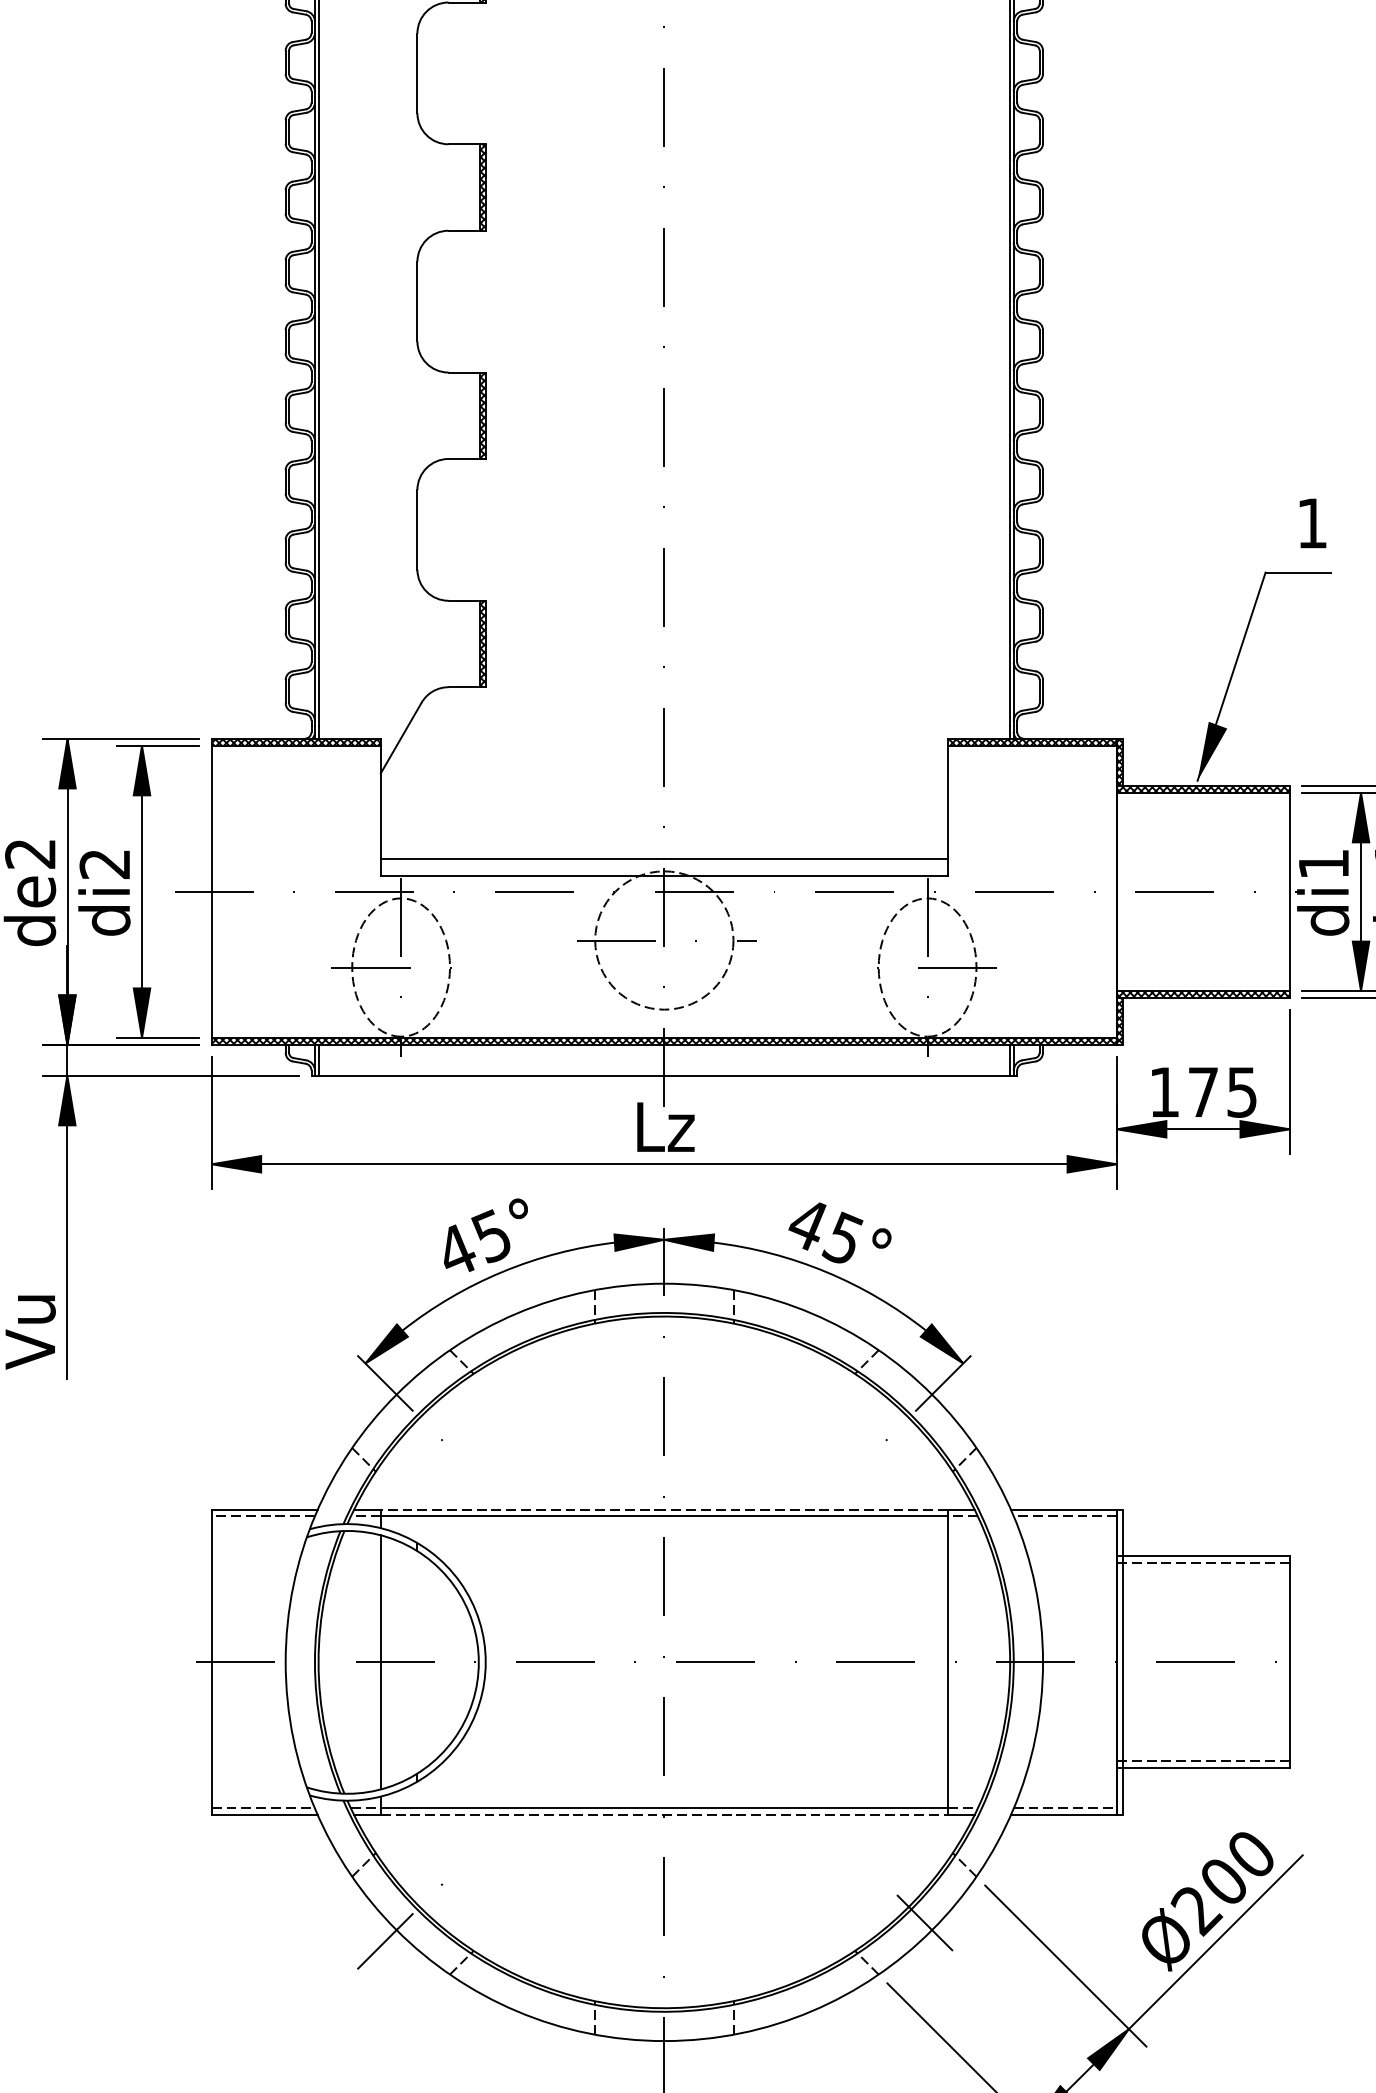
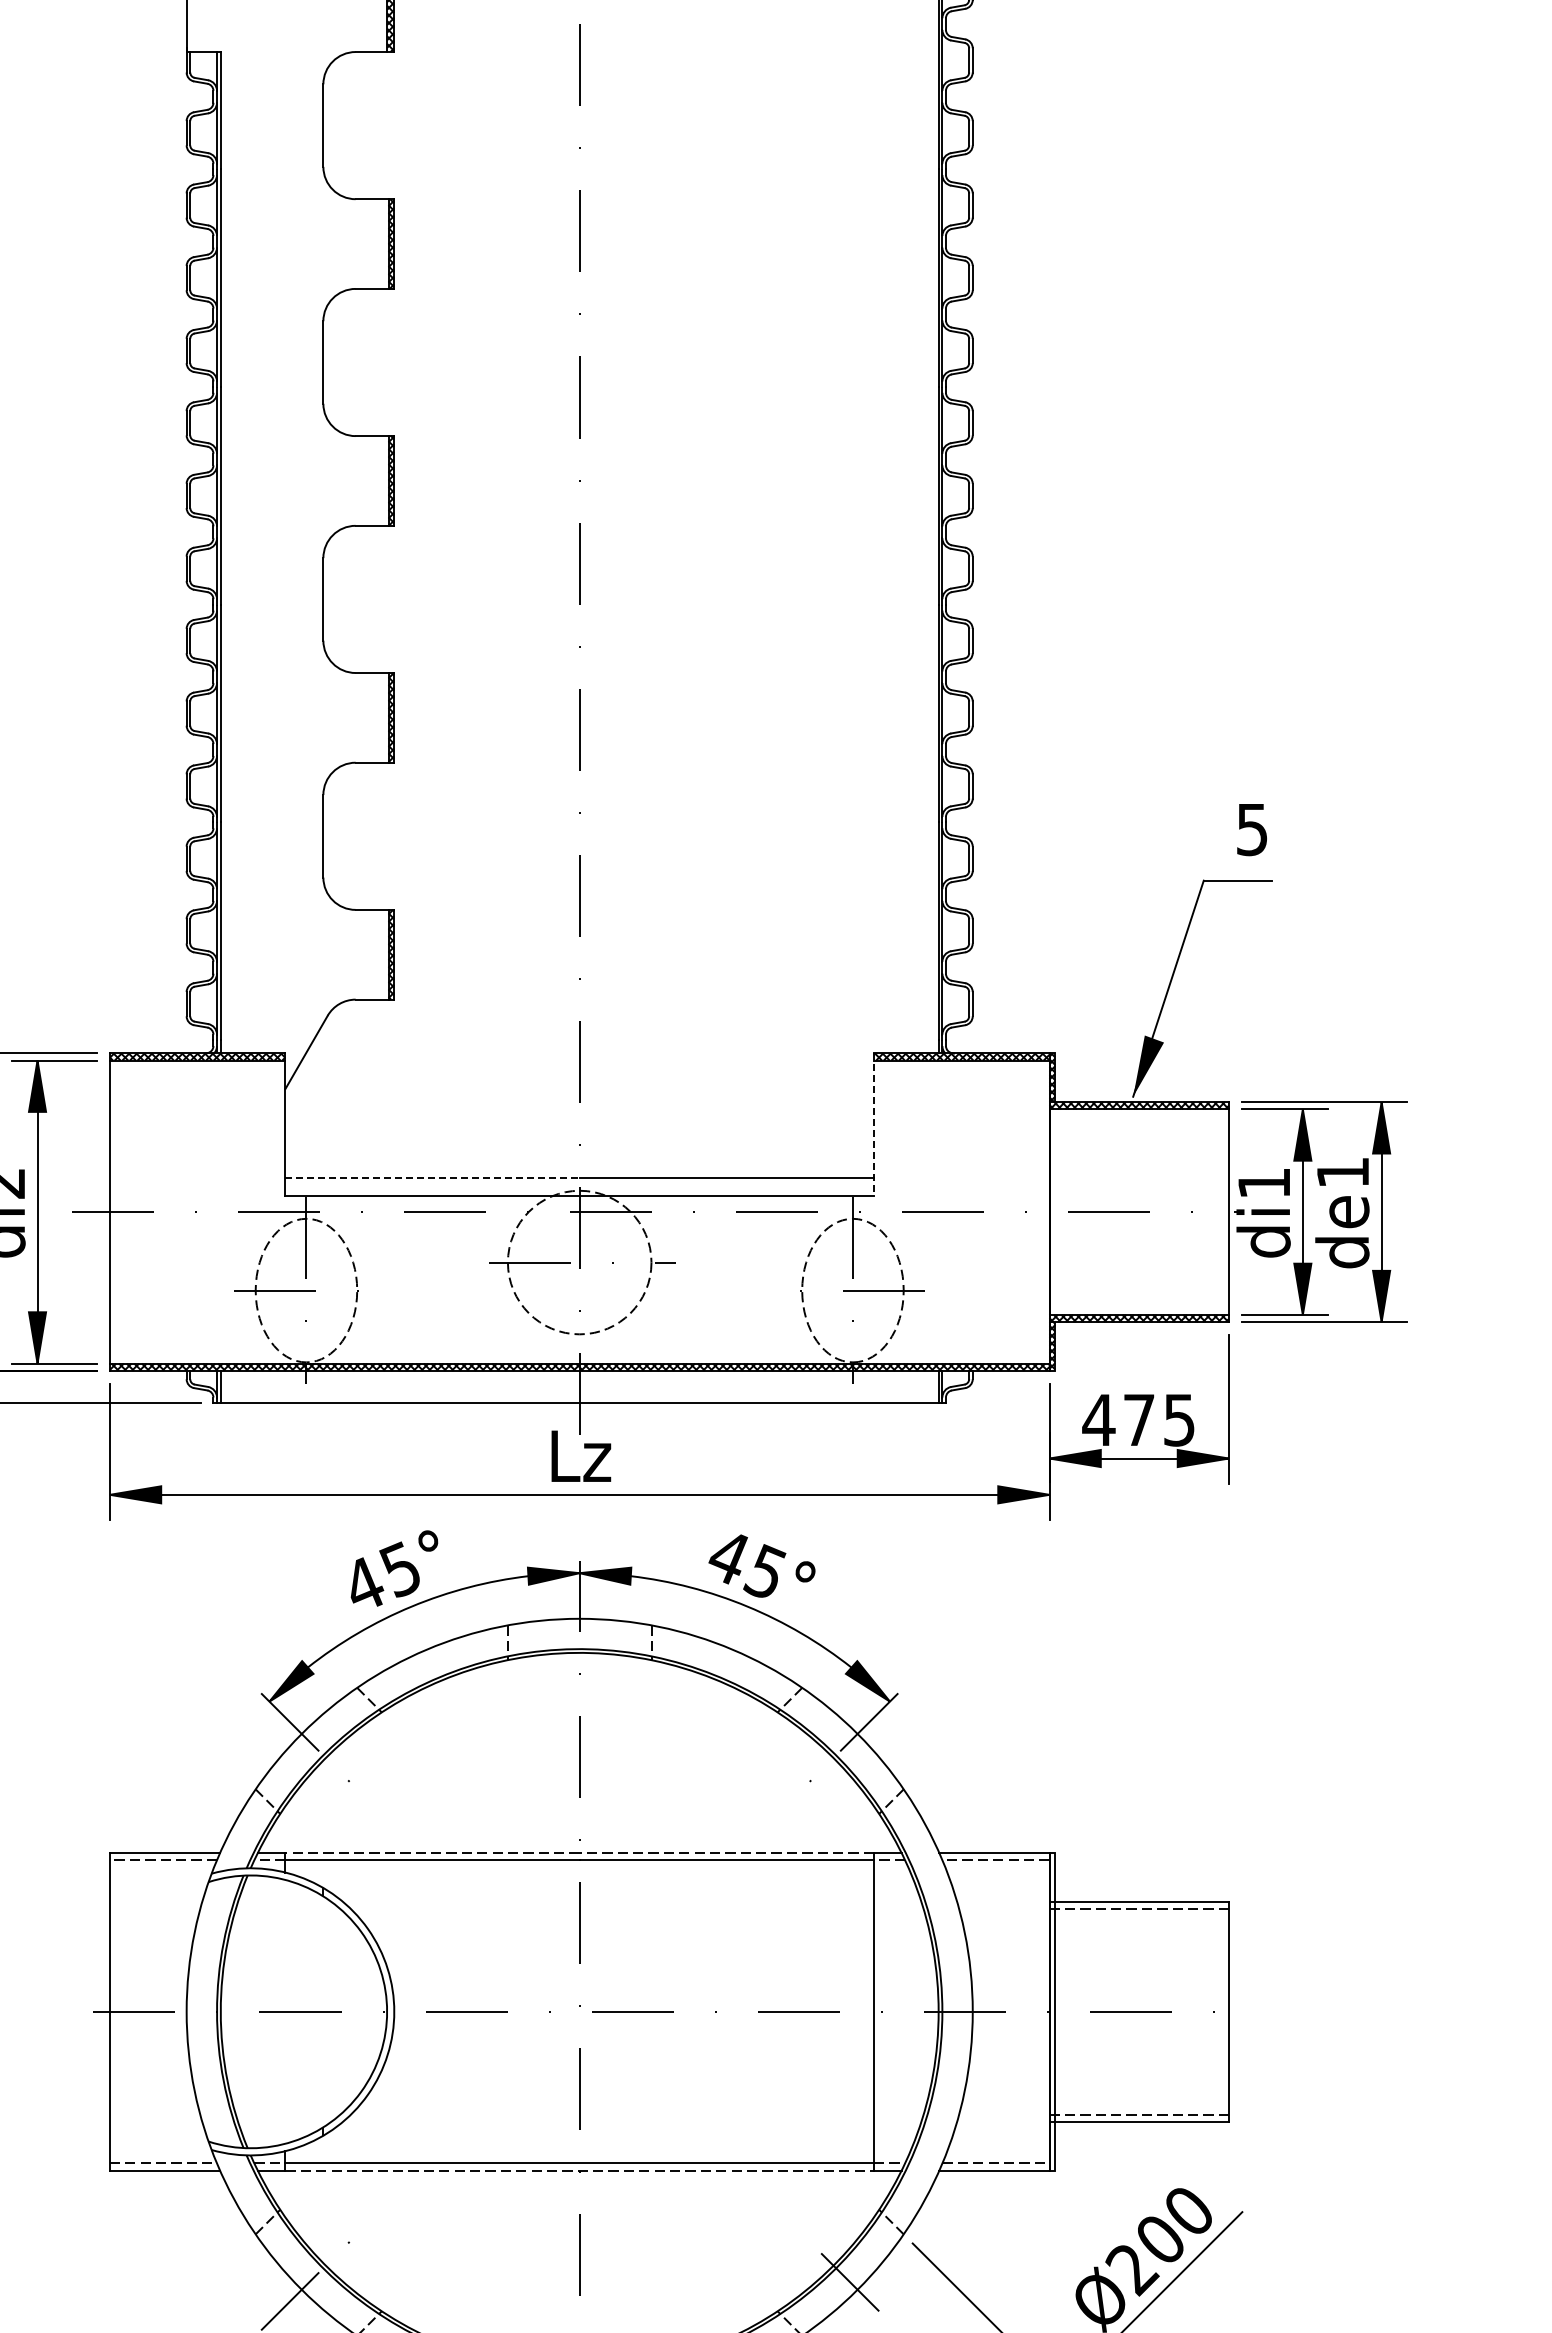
text: (1311, 524) -> (1251, 830), 1 -> 5
line: (948, 808) -> (874, 1125), solid -> dashed
line: (523, 858) -> (433, 1177), solid -> dashed
text: (1164, 1091) -> (1098, 1419), 175 -> 475
line: (380, 1662) -> (285, 2011), removed

